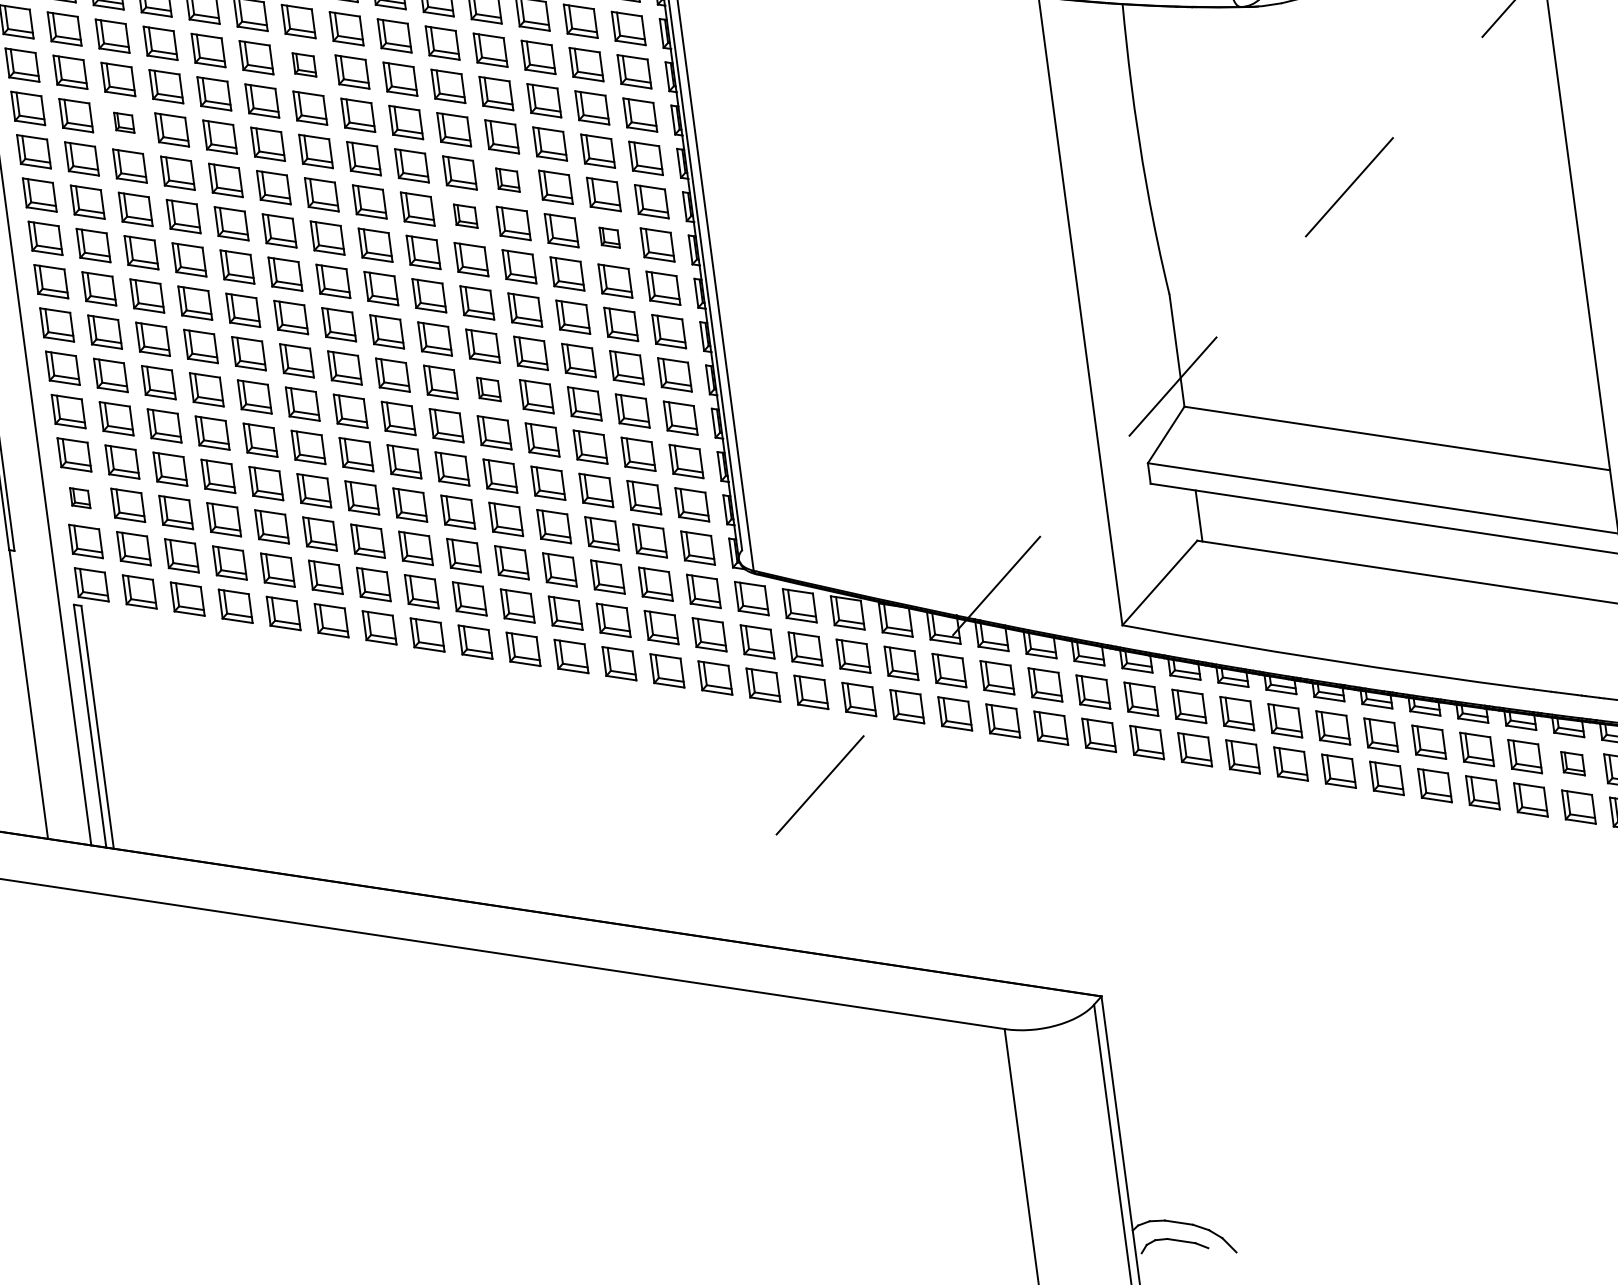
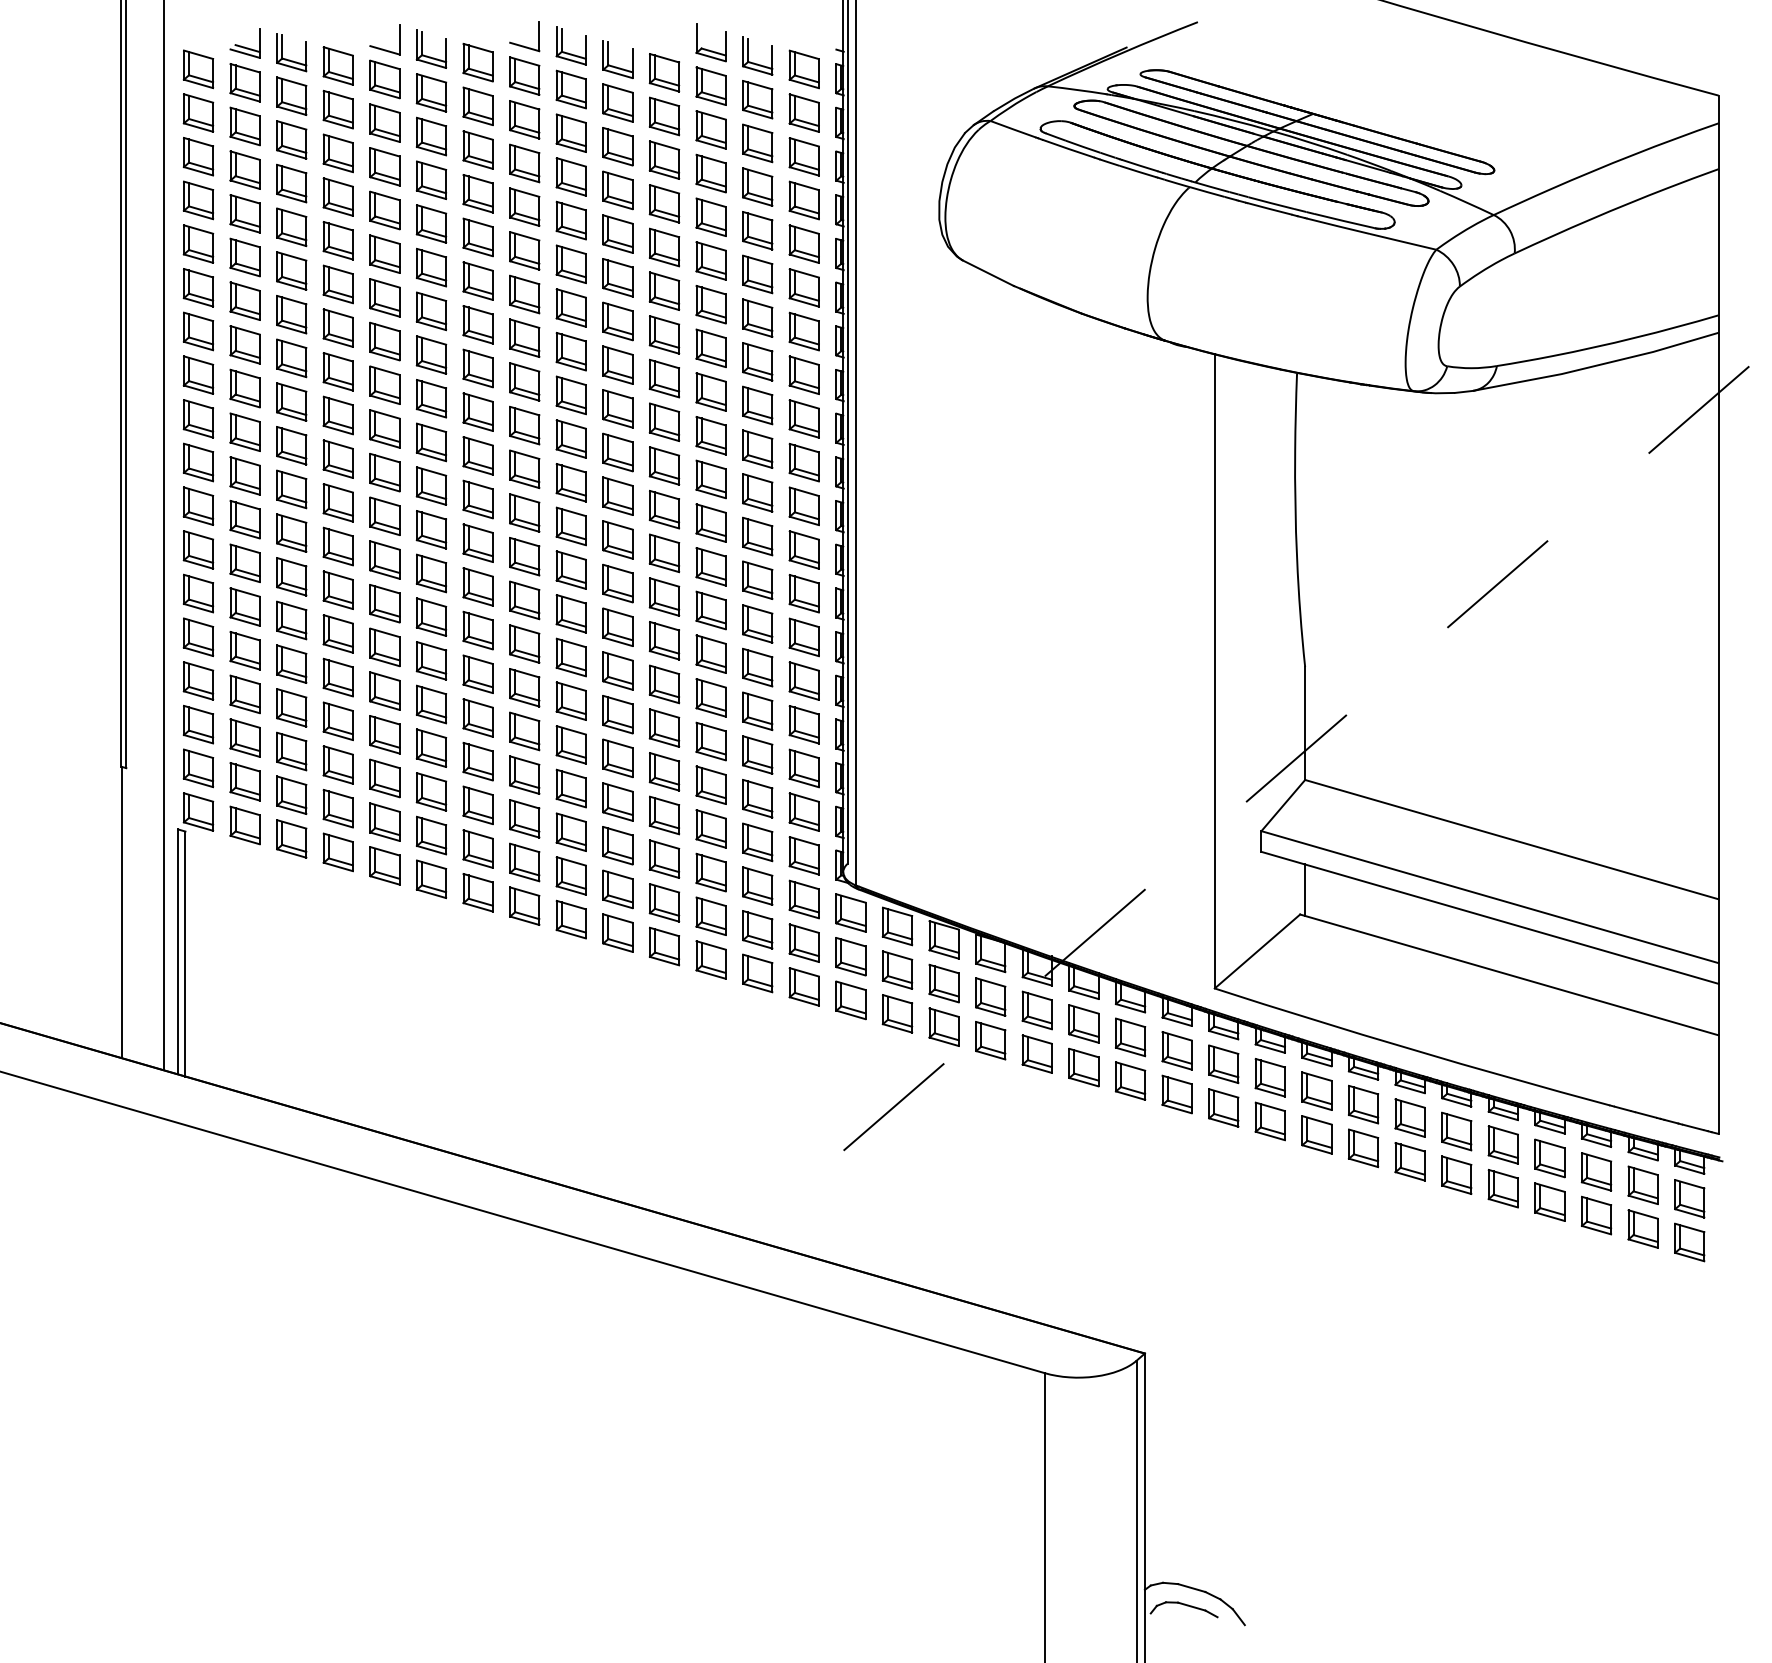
part: (303, 64) -> (477, 324), size x1.43
part: (123, 122) -> (291, 358), size x1.67
part: (507, 179) -> (664, 465), size x1.43
part: (465, 215) -> (617, 495), size x1.43
part: (609, 237) -> (757, 536), size x1.67
part: (488, 389) -> (617, 670), size x1.43
part: (80, 498) -> (198, 724), size x1.67
part: (1572, 763) -> (1642, 1184), size x1.43

